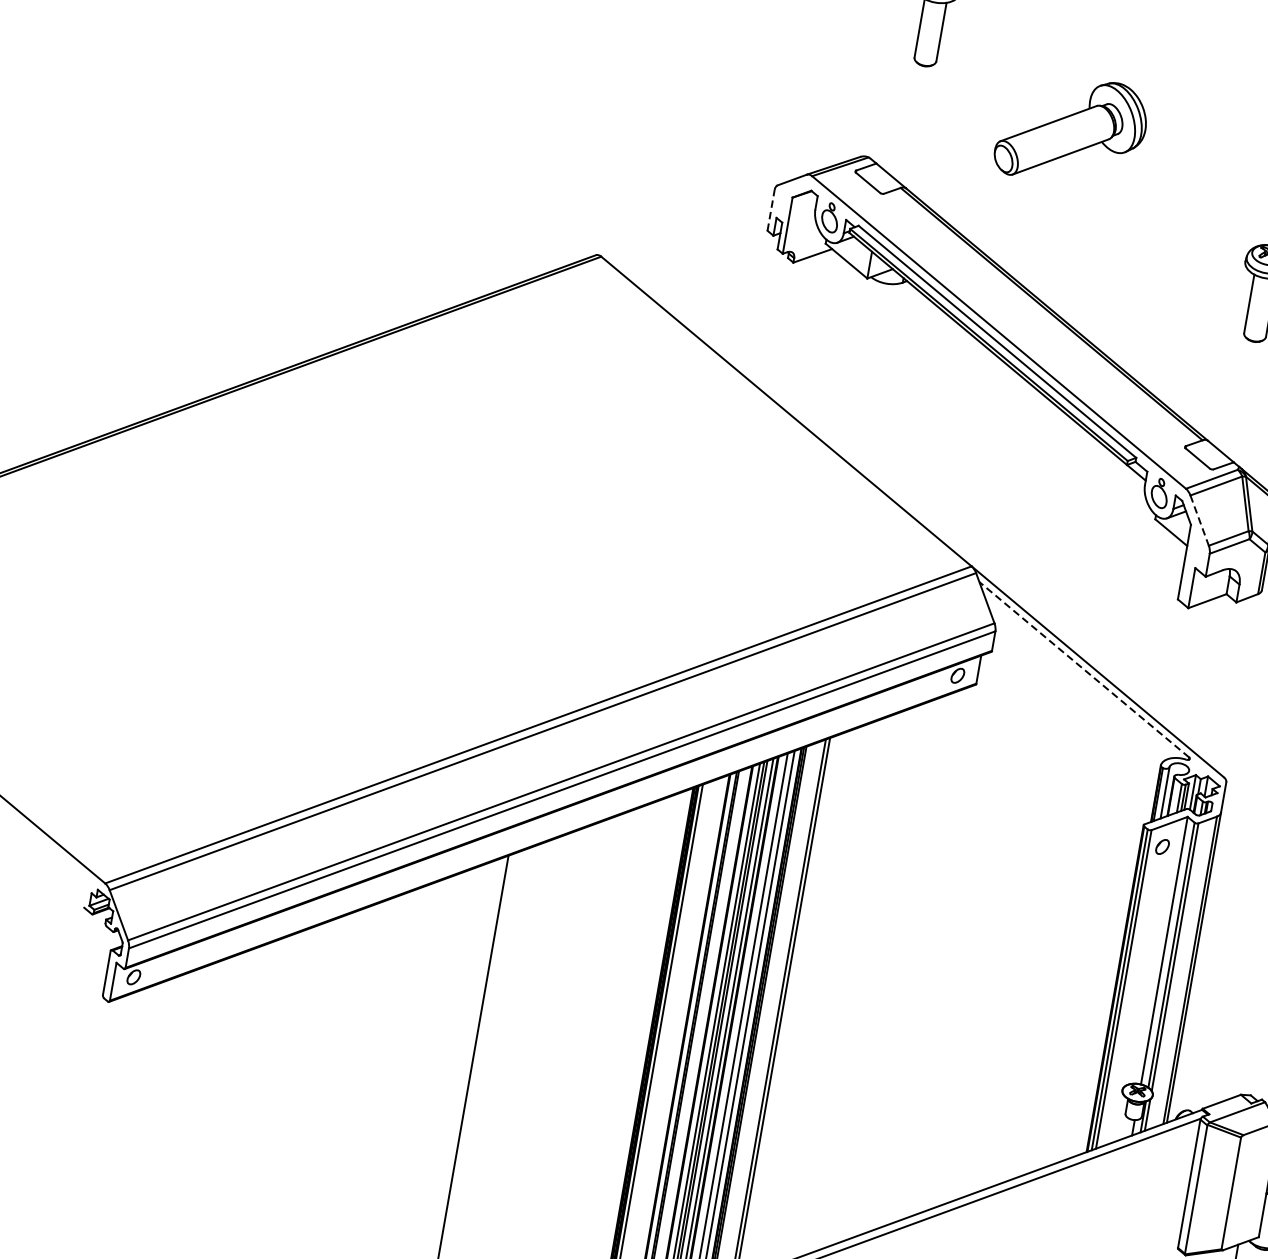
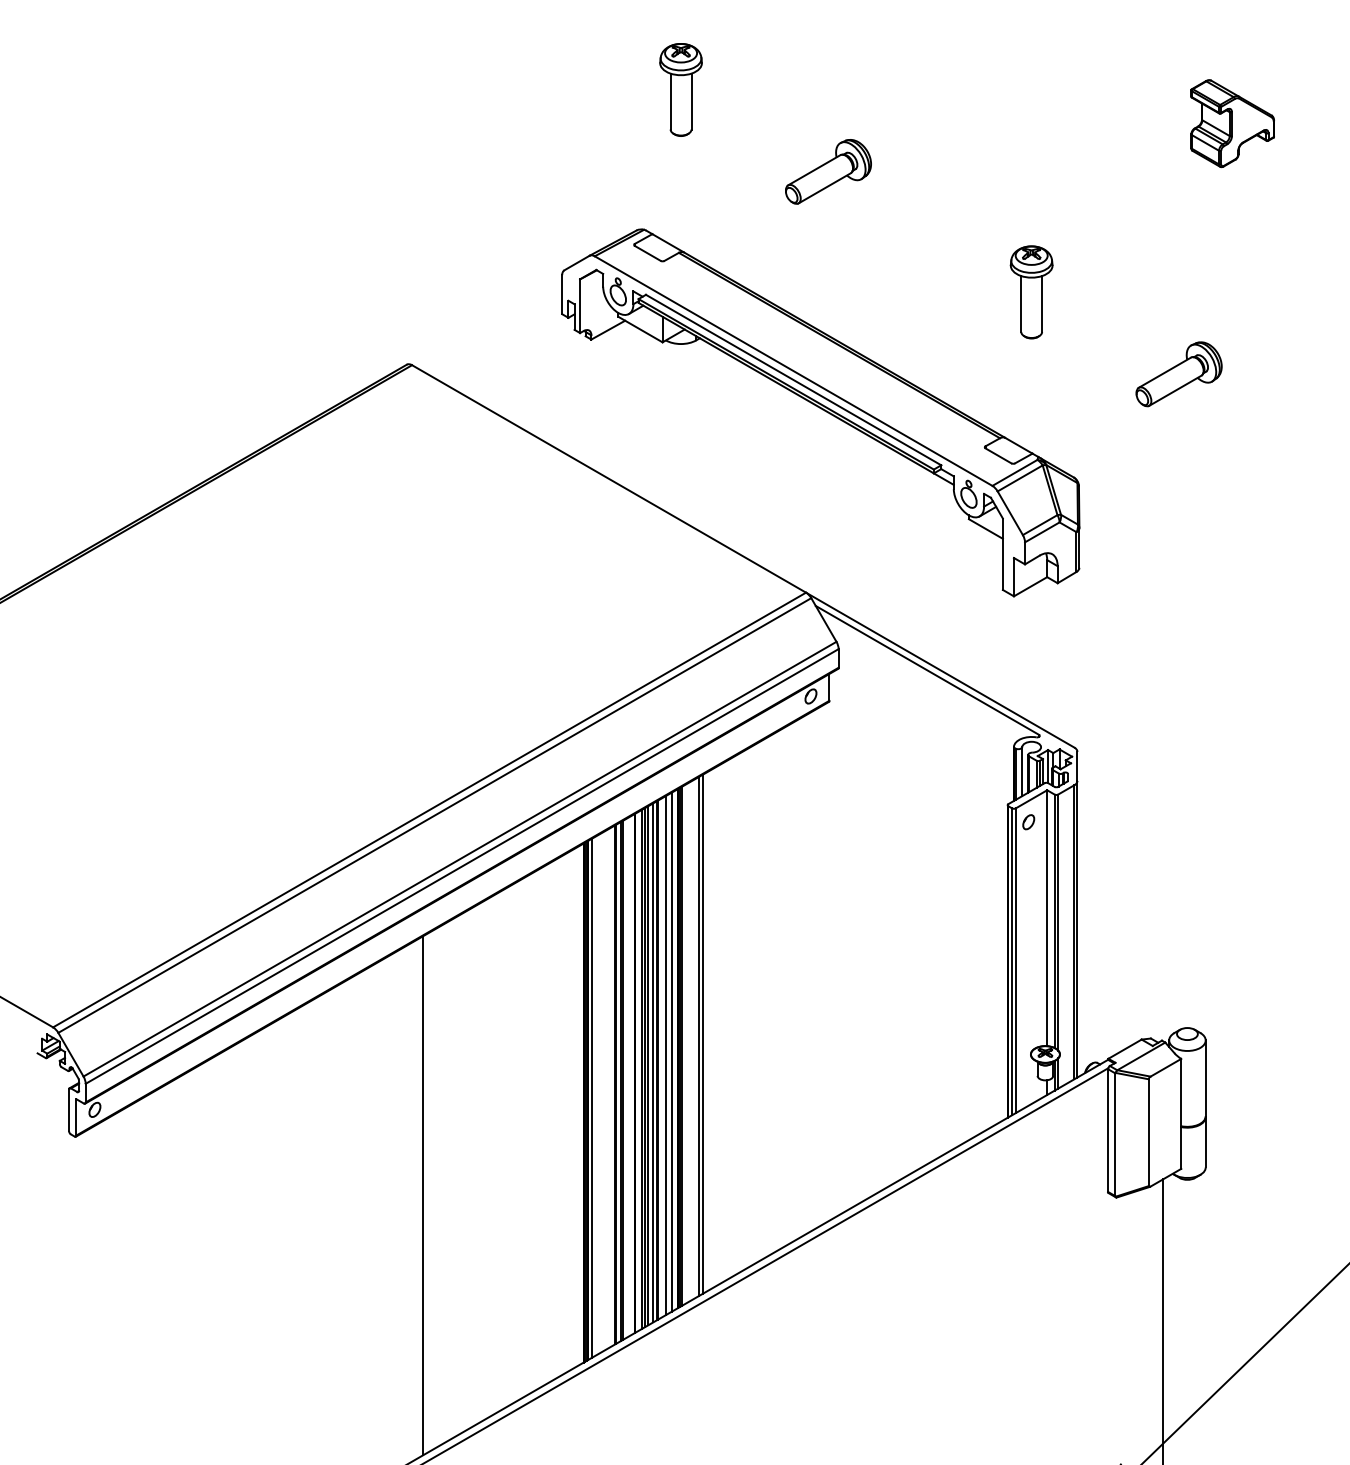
part: (1071, 130) -> (828, 171), size x0.62
line: (771, 210) -> (562, 294), dashed -> solid
line: (1199, 520) -> (1010, 513), dashed -> solid
line: (1084, 669) -> (927, 670), dashed -> solid

